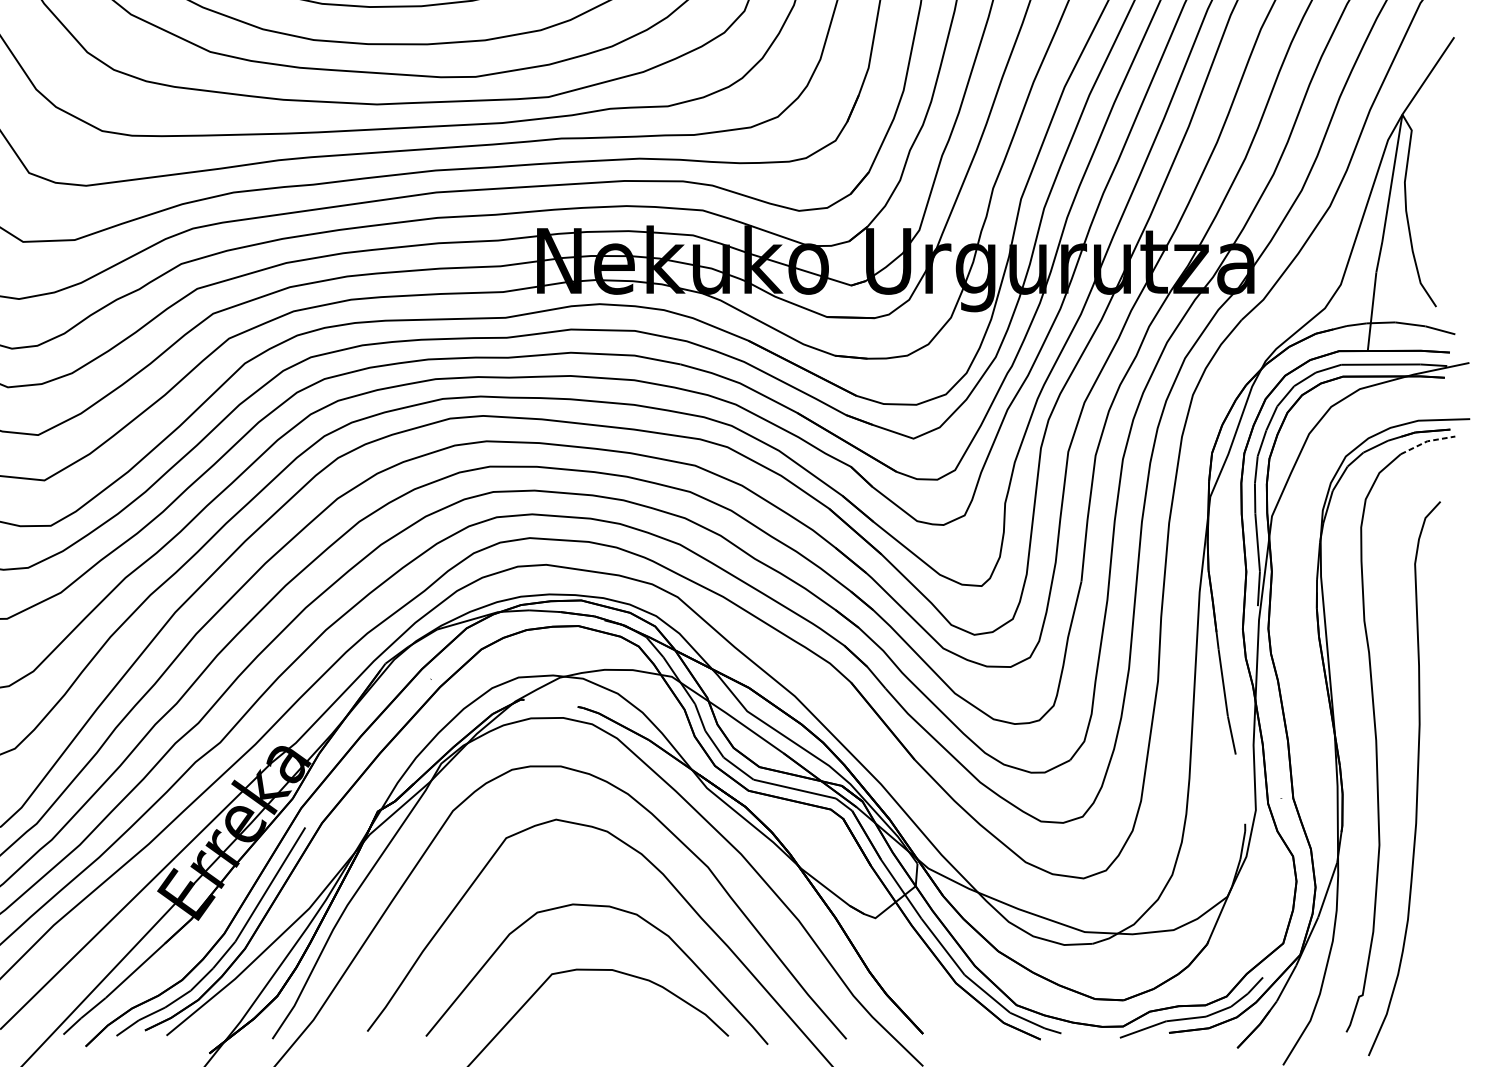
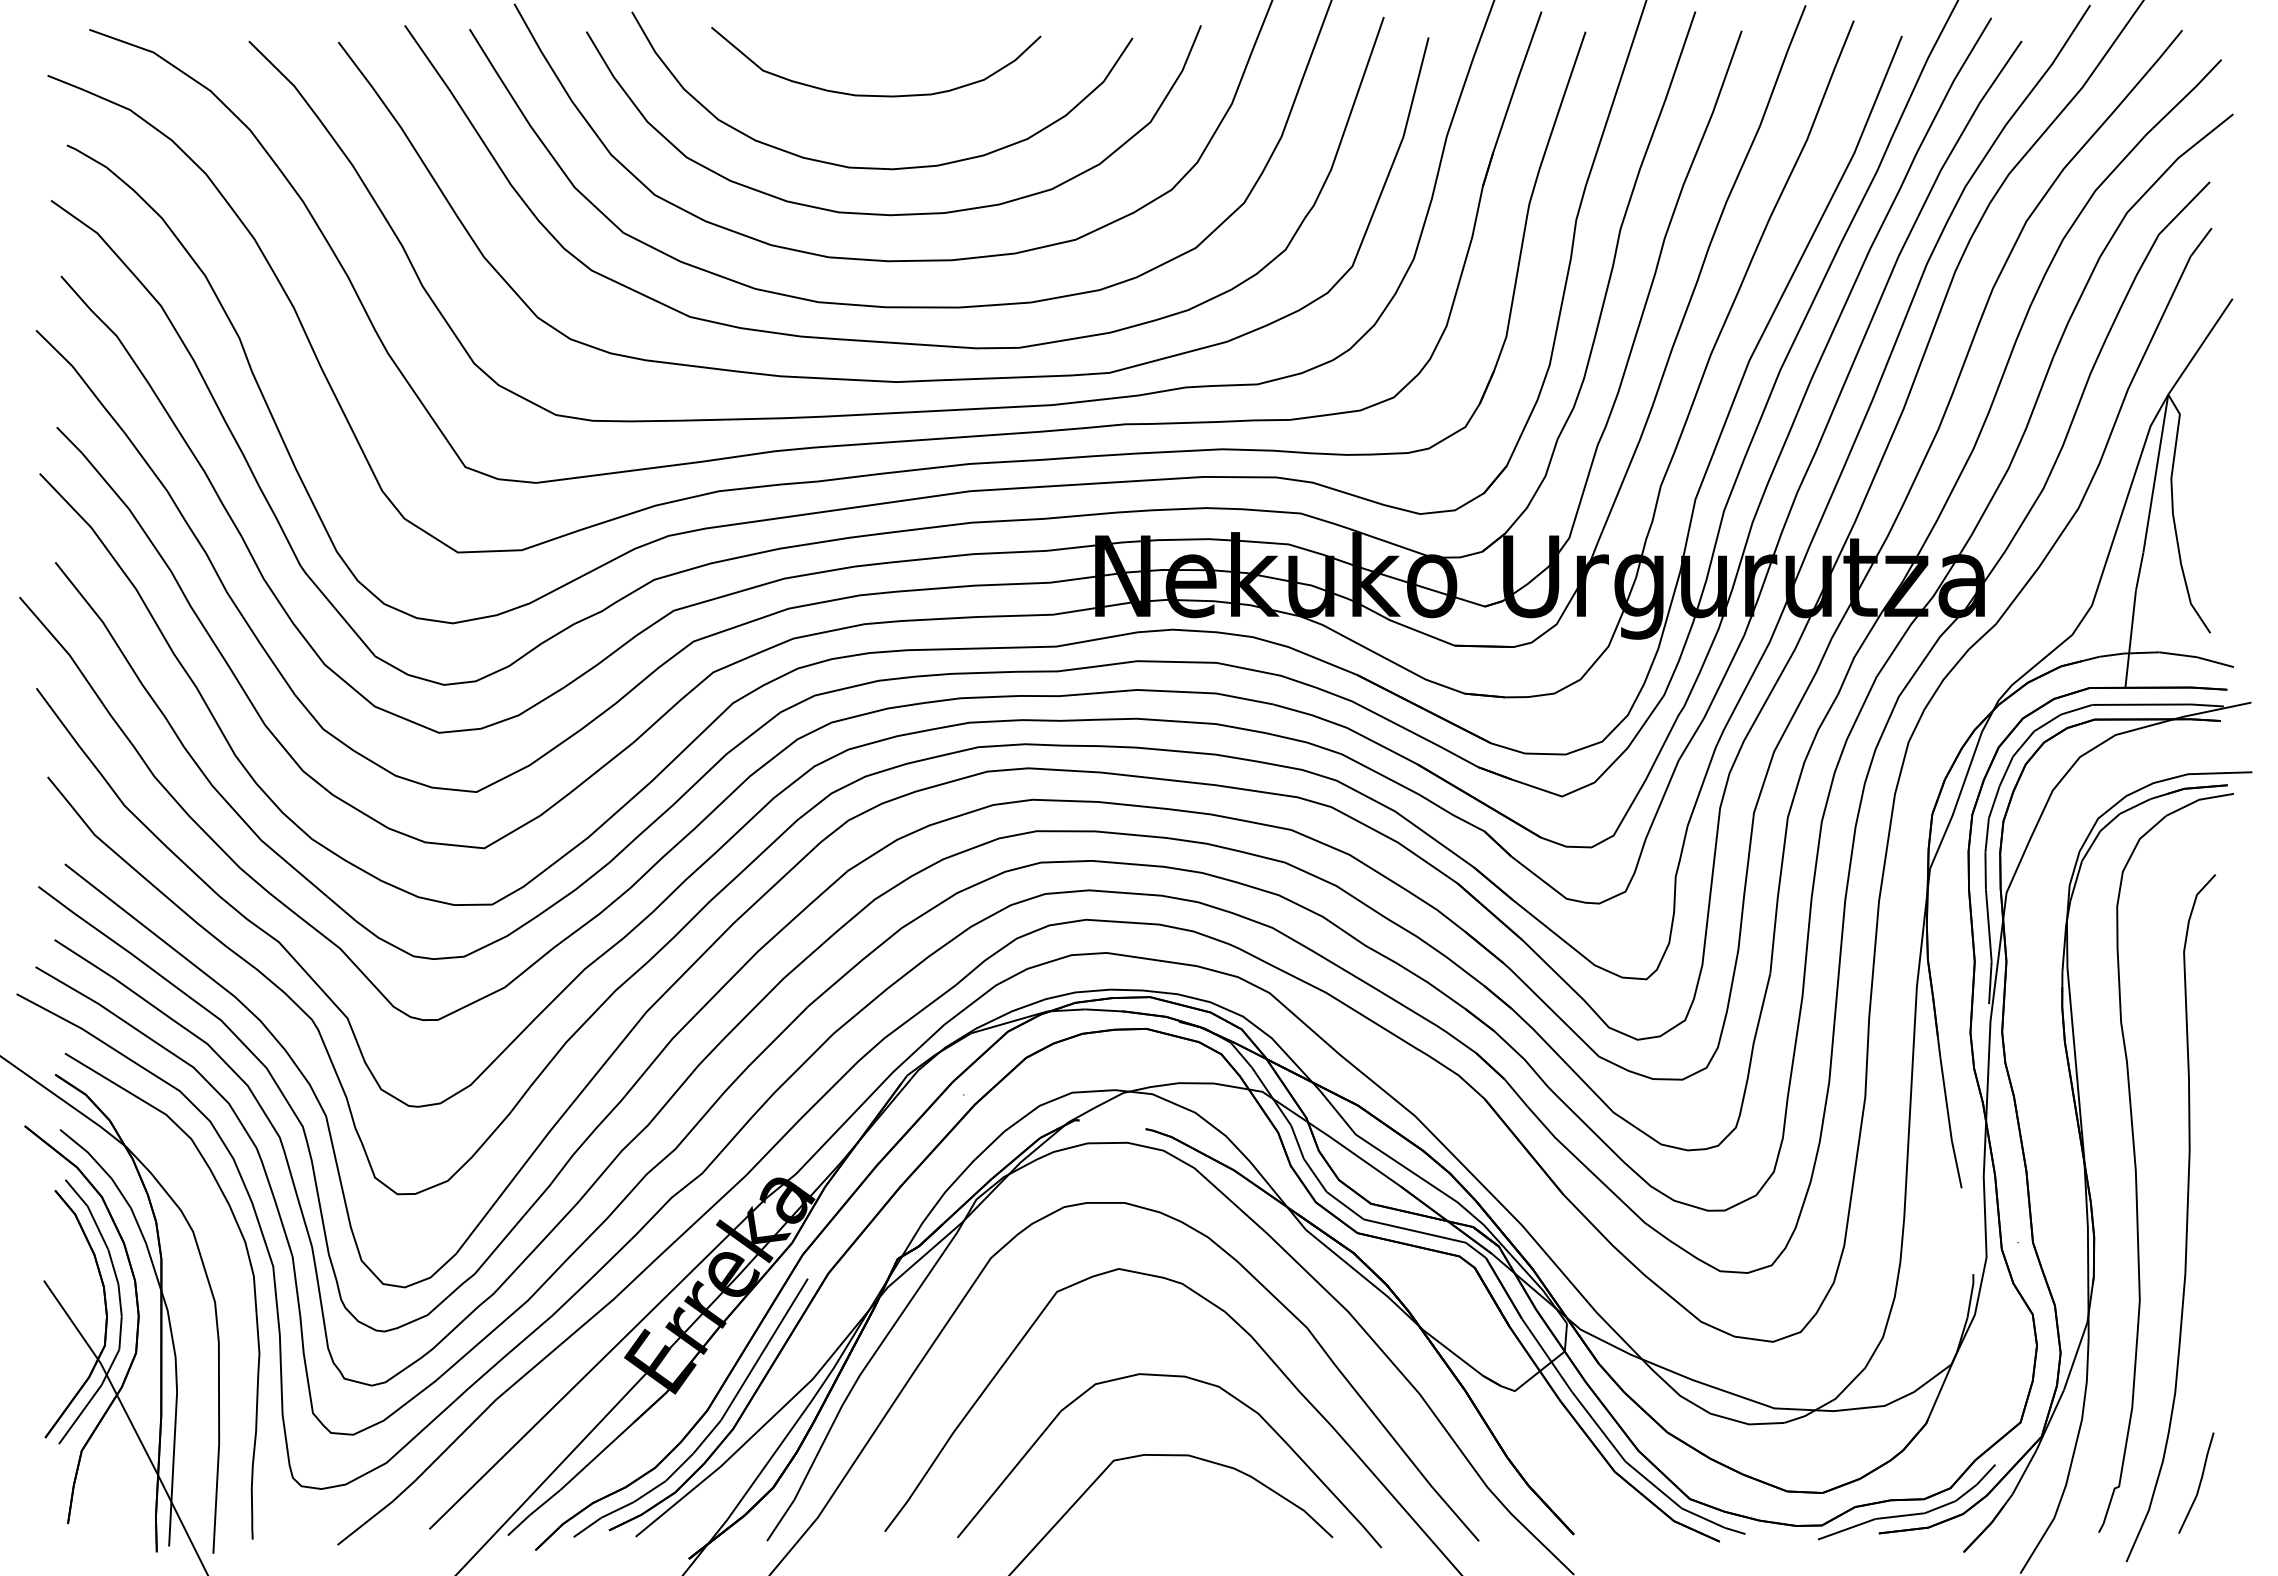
line: (1427, 441) -> (2199, 799), dashed -> solid
line: (1427, 991) -> (2199, 1482), added

